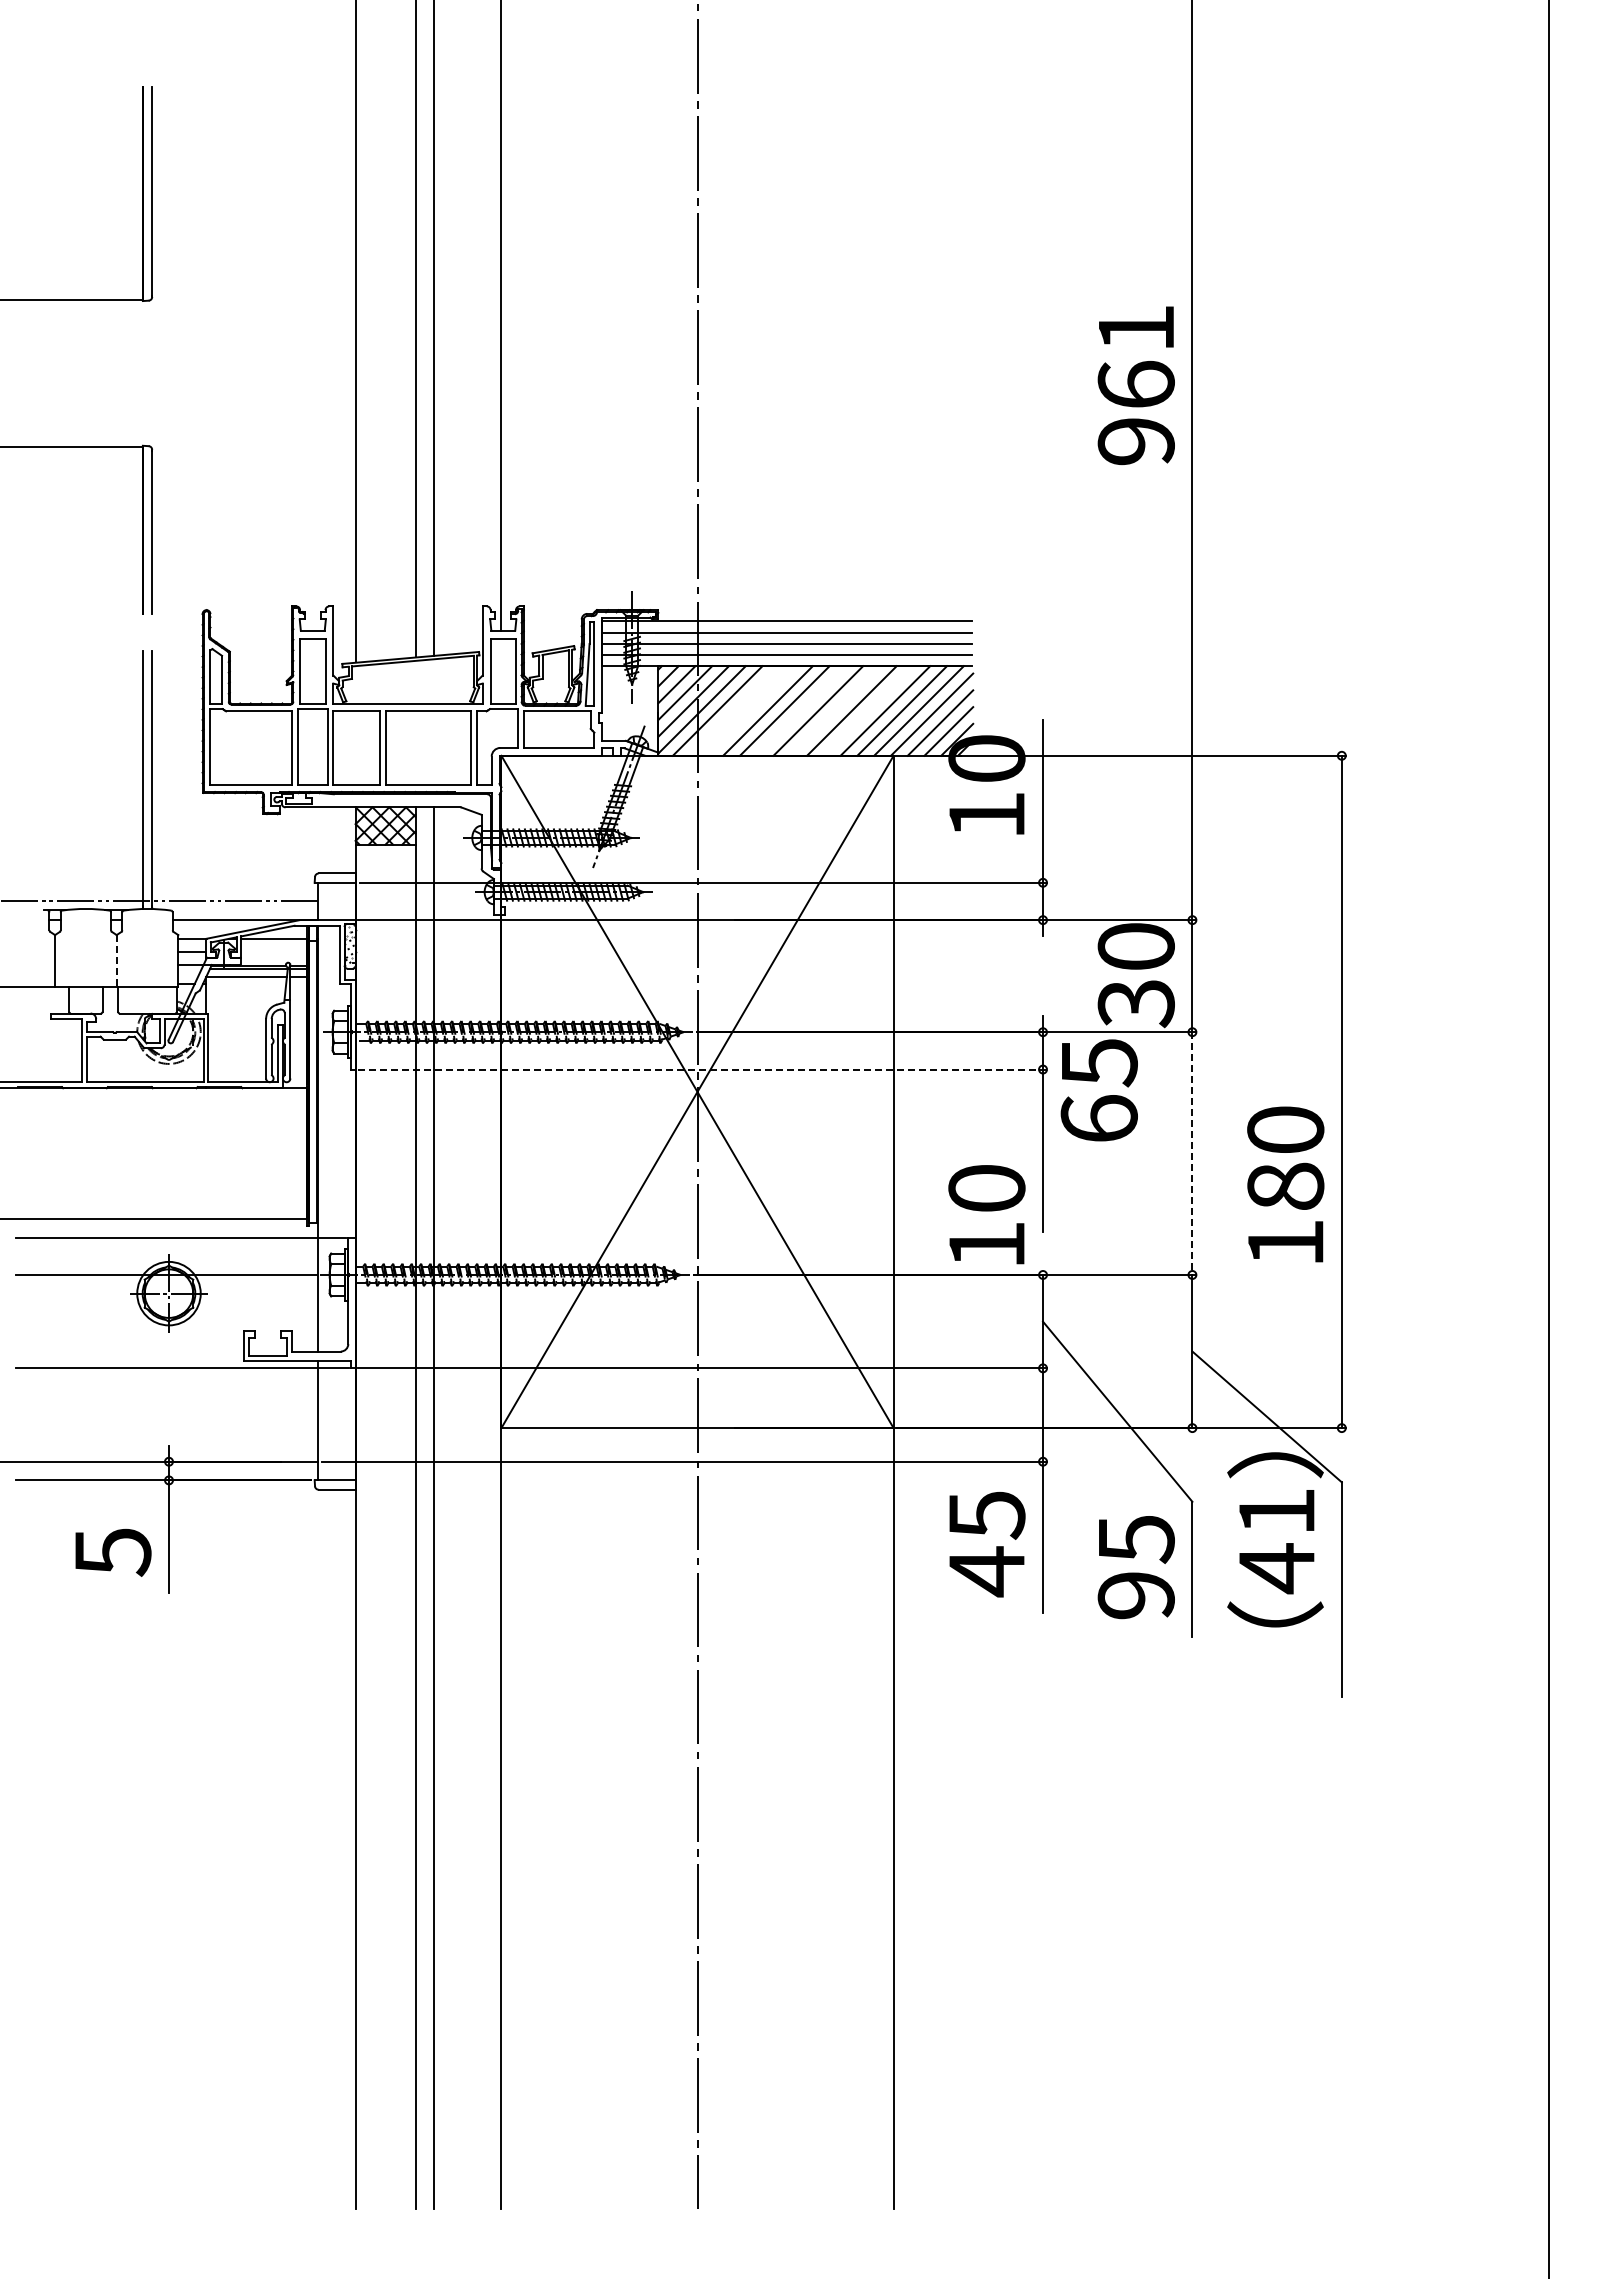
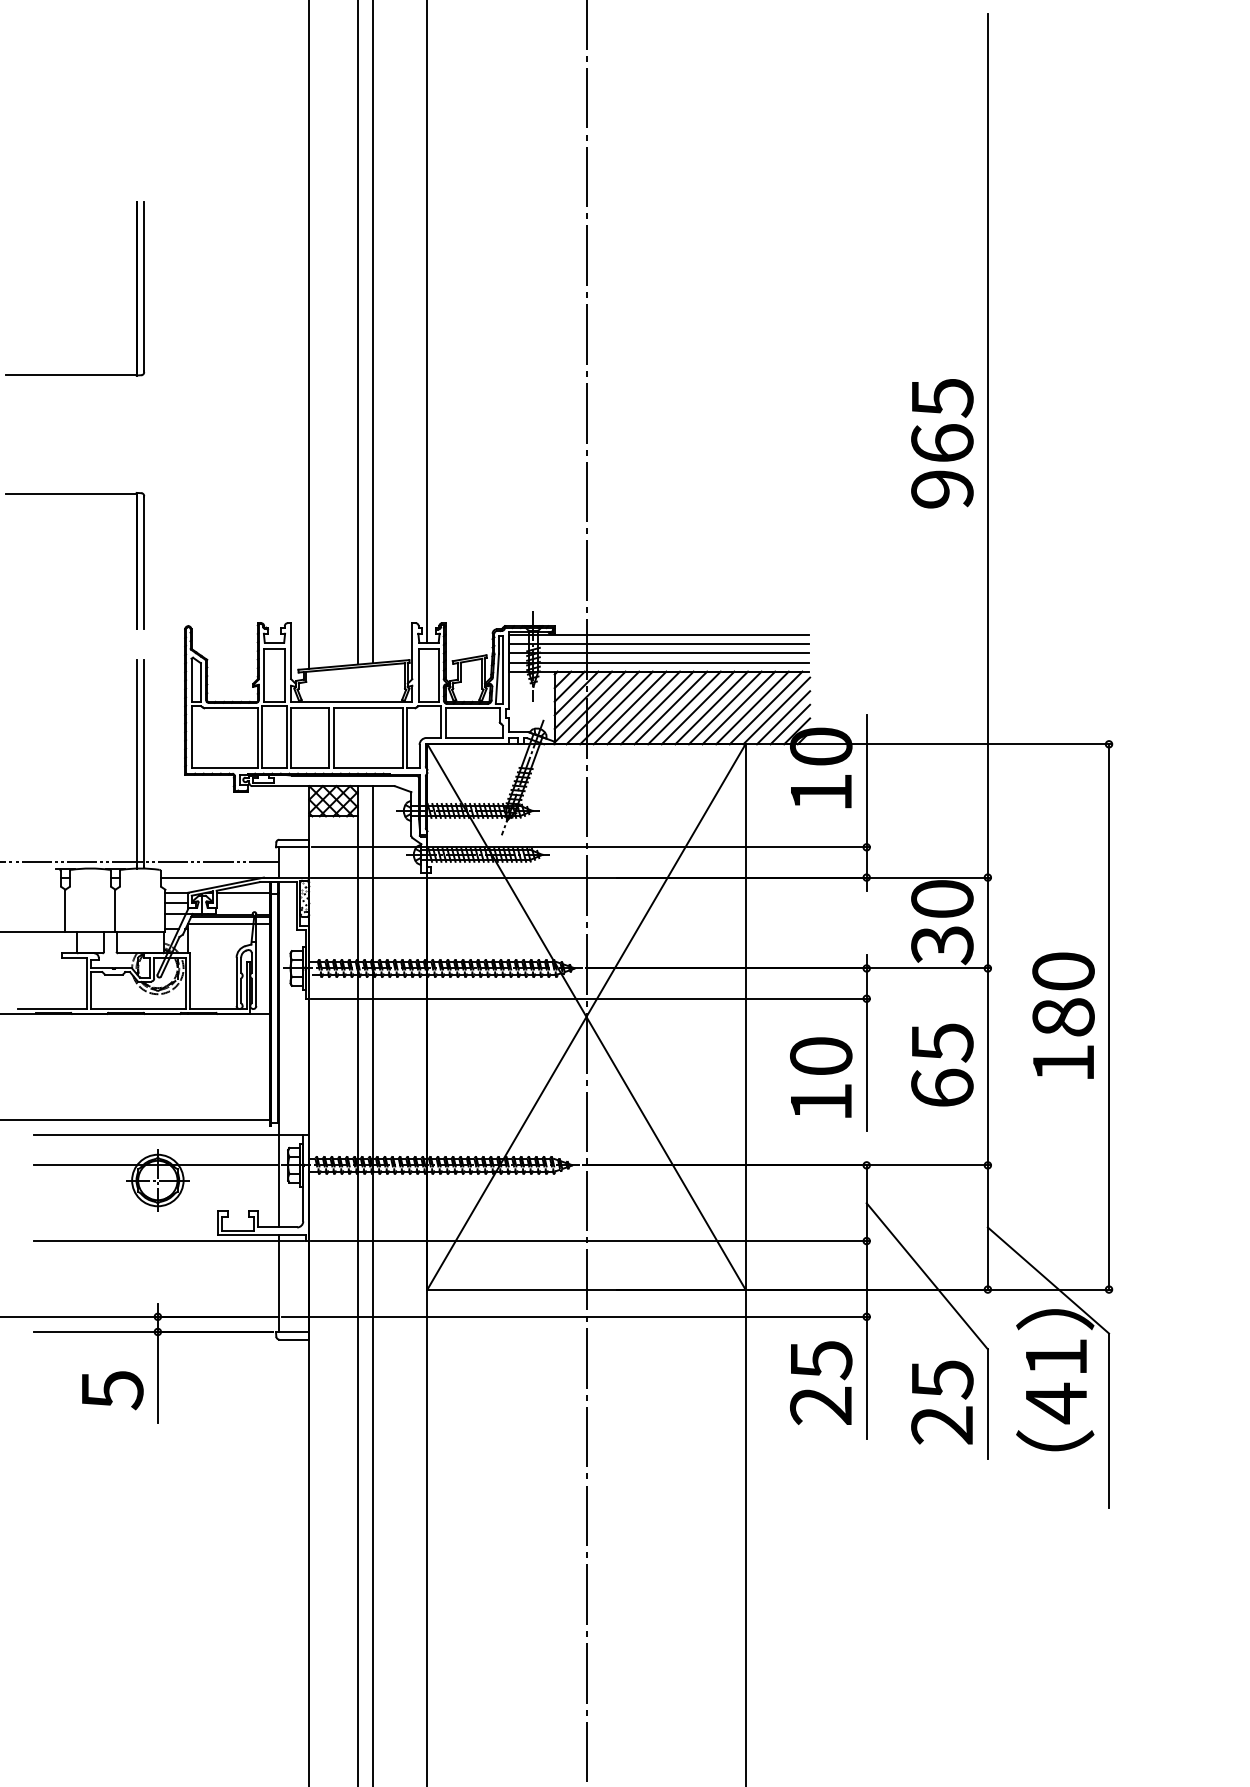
text: (1136, 329) -> (942, 398), 961 -> 965
line: (734, 710) -> (616, 707), added
line: (751, 710) -> (630, 707), added
line: (801, 710) -> (670, 707), added
line: (834, 710) -> (697, 707), added
line: (868, 710) -> (725, 707), added
line: (116, 961) -> (115, 911), dashed -> solid
line: (703, 1069) -> (591, 998), dashed -> solid
text: (1098, 1090) -> (941, 1065), moved
line: (1192, 1154) -> (987, 1067), dashed -> solid
text: (1285, 1184) -> (1063, 1015), moved
text: (986, 1214) -> (820, 1077), moved
text: (986, 1571) -> (820, 1405), 45 -> 25
text: (1136, 1595) -> (942, 1425), 95 -> 25

